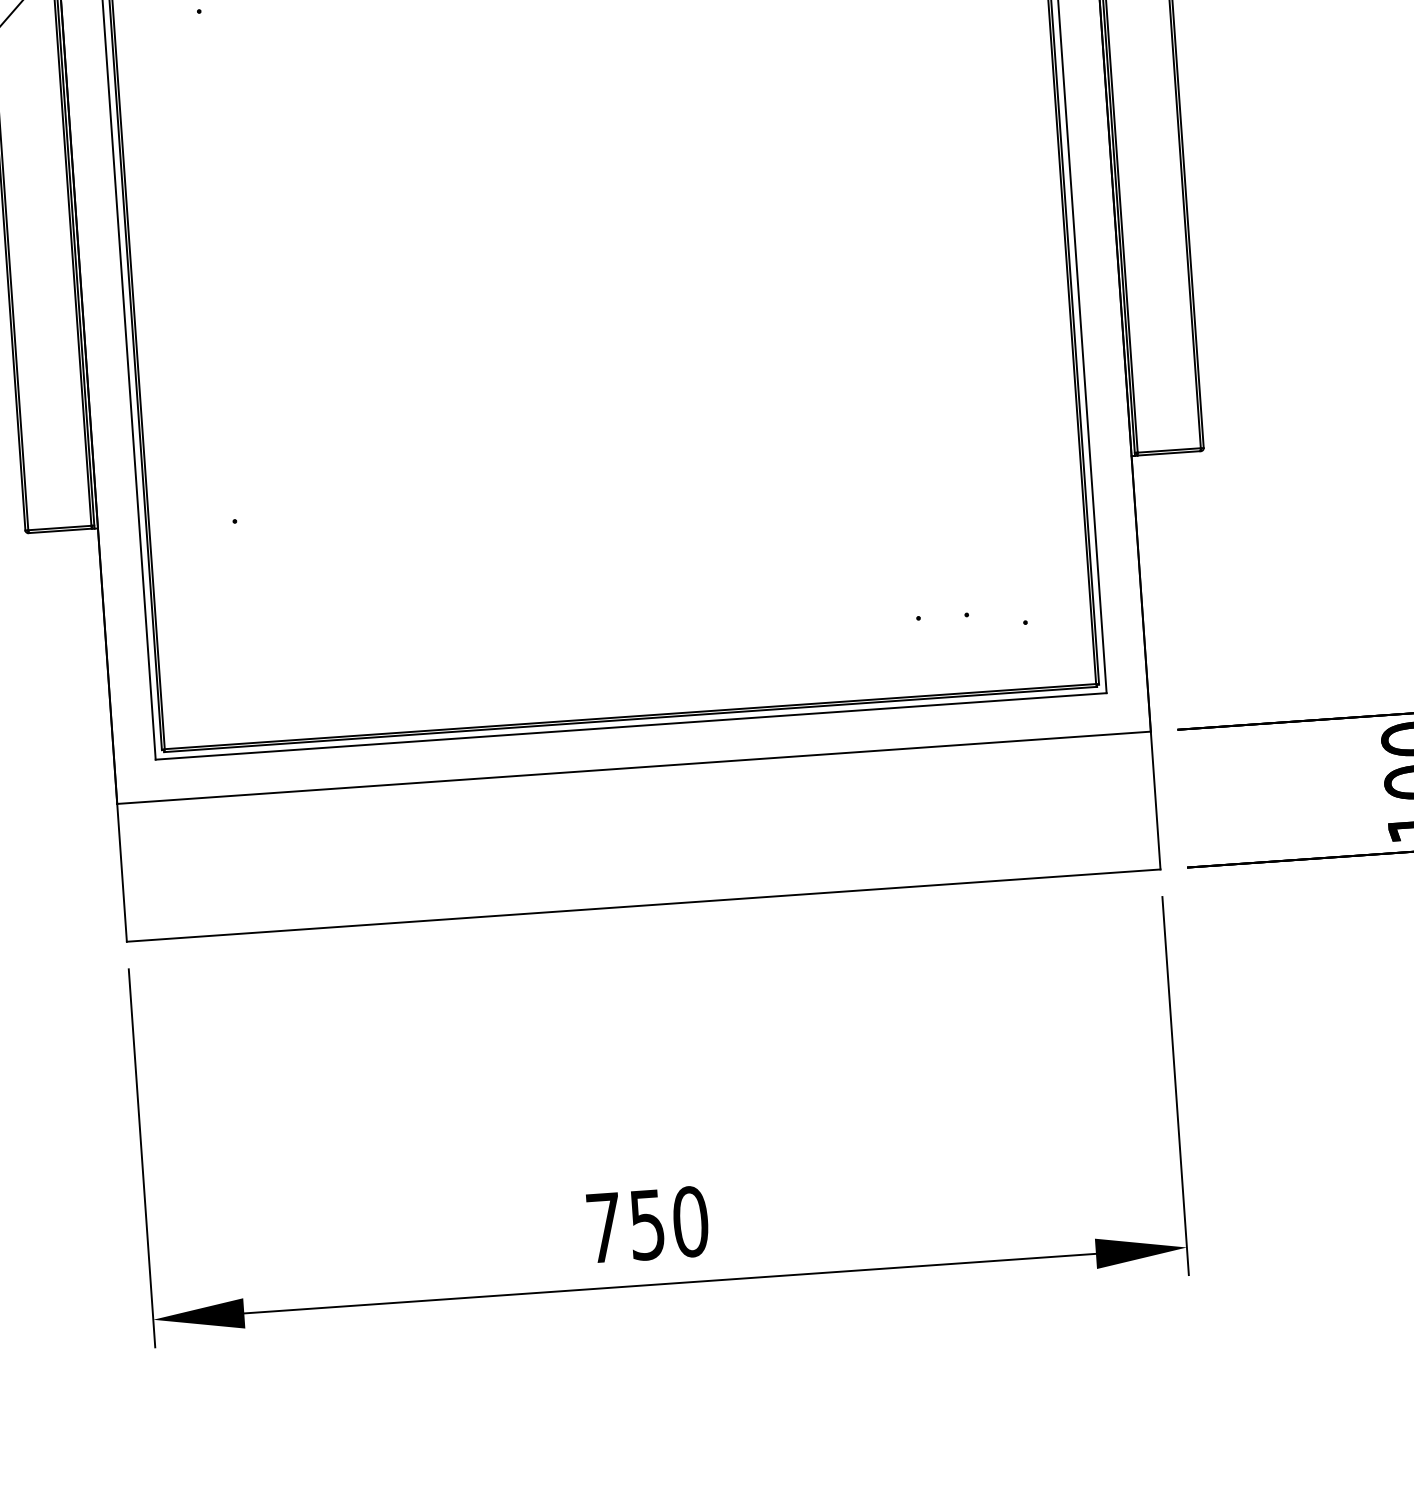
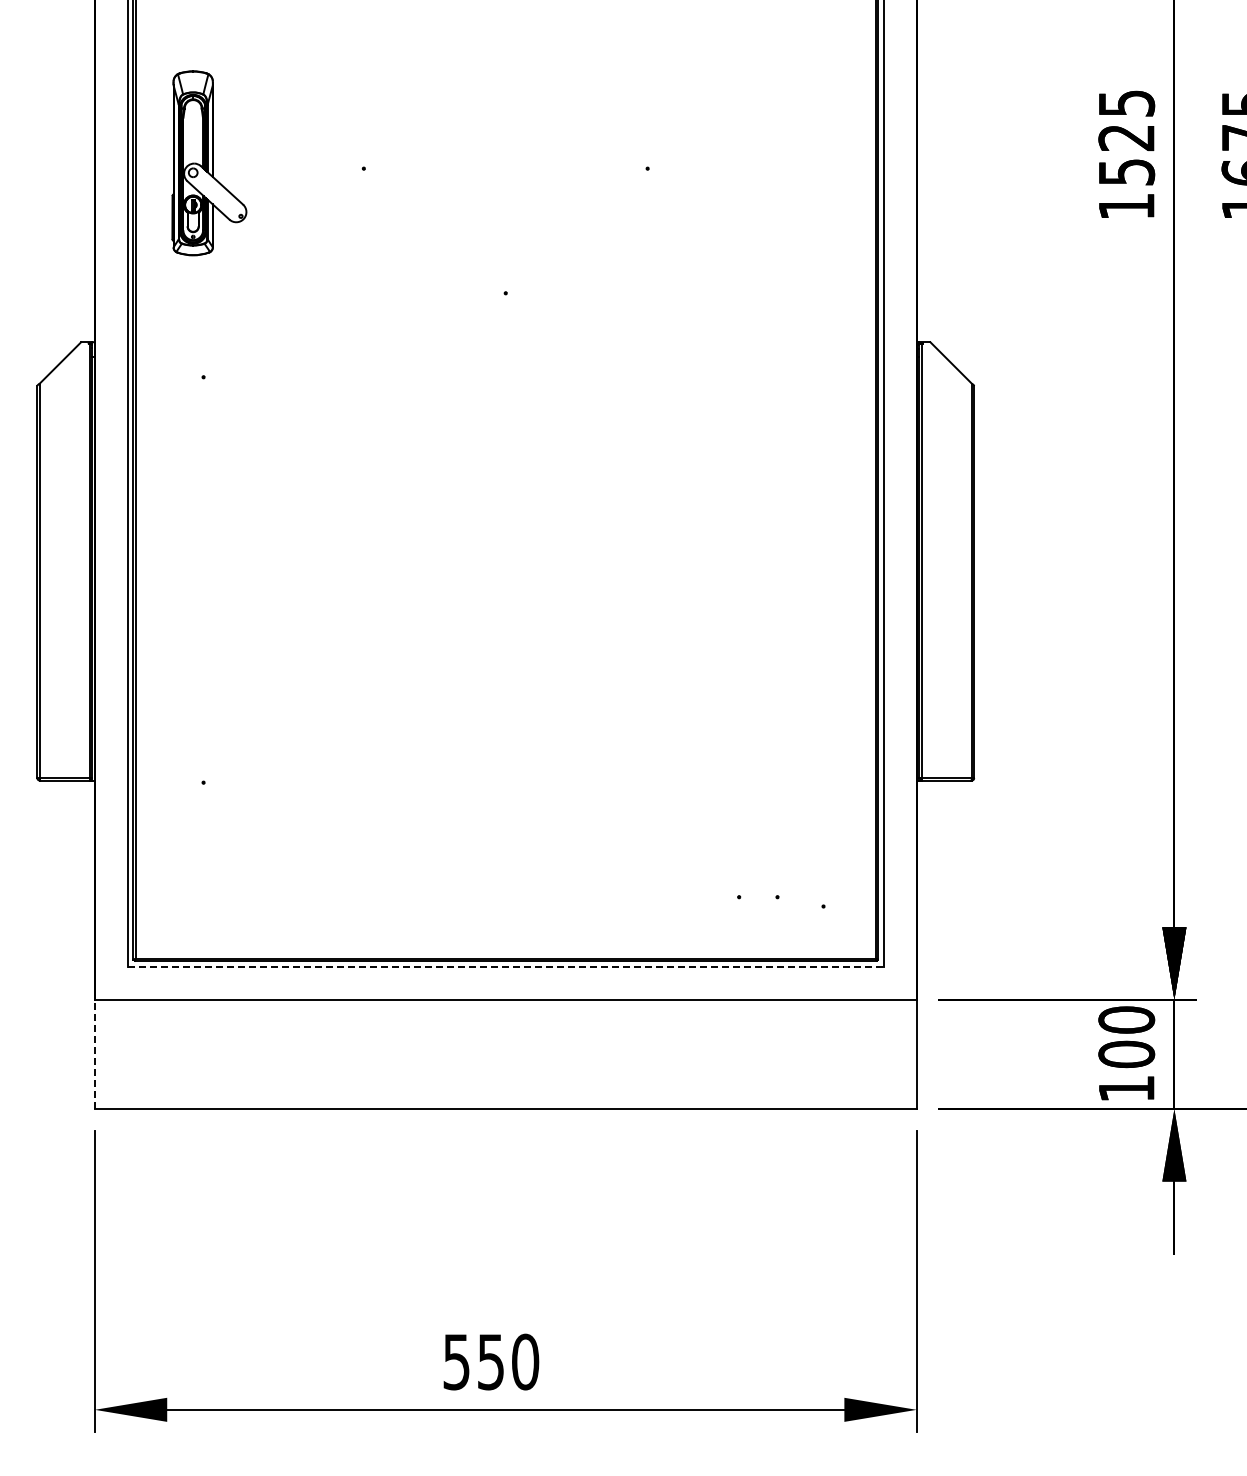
line: (632, 725) -> (506, 966), solid -> dashed
line: (121, 872) -> (94, 1054), solid -> dashed
text: (603, 1228) -> (456, 1362), 750 -> 550

